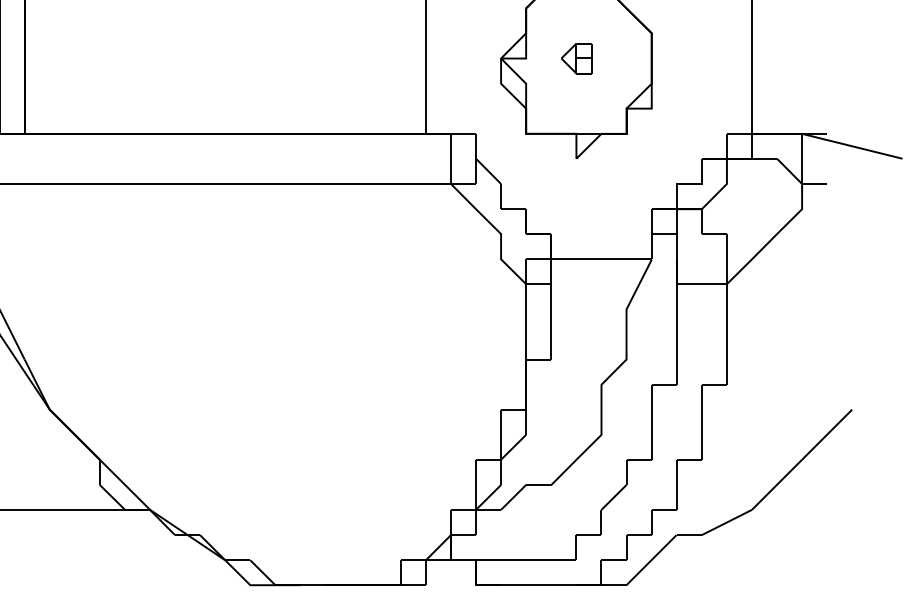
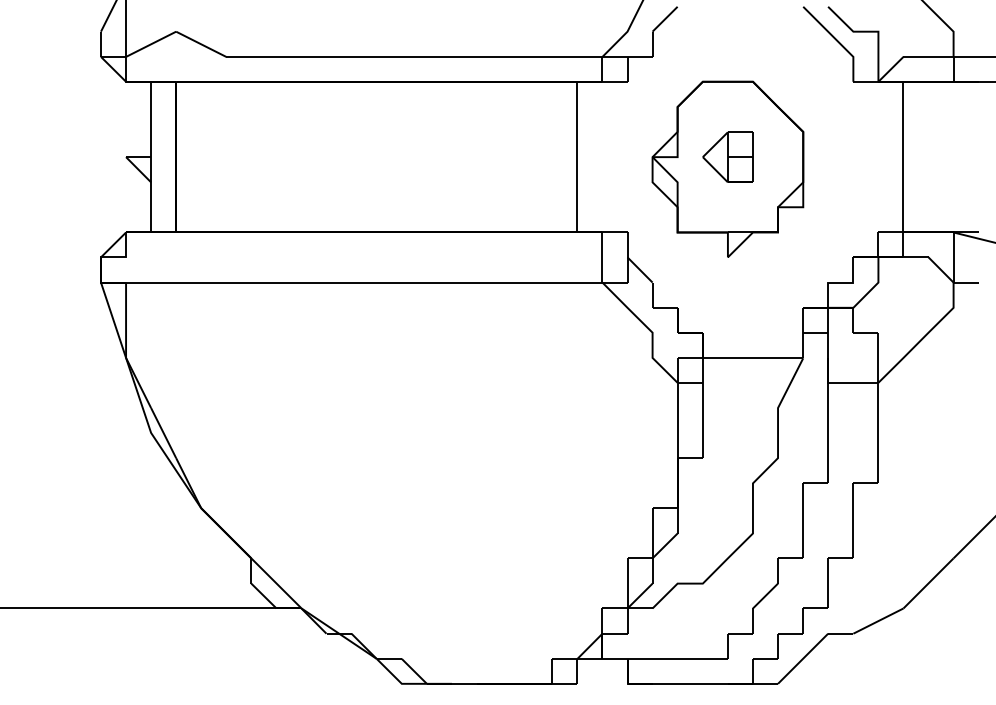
part: (576, 57) -> (727, 156), size x1.67

